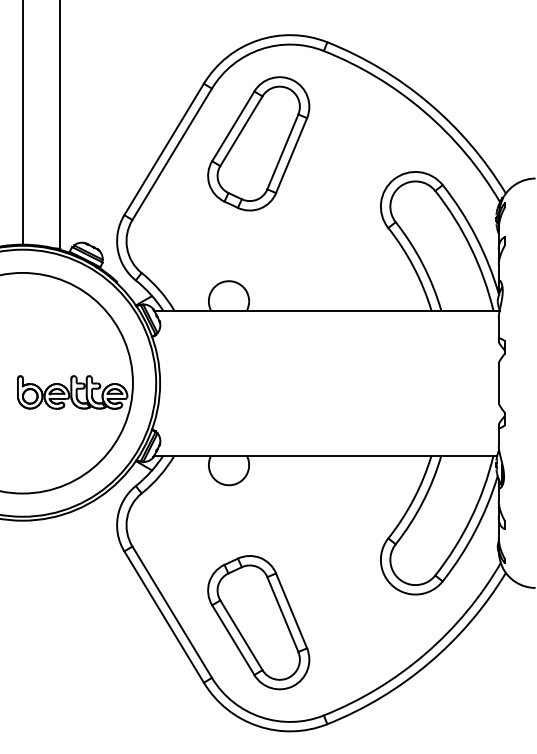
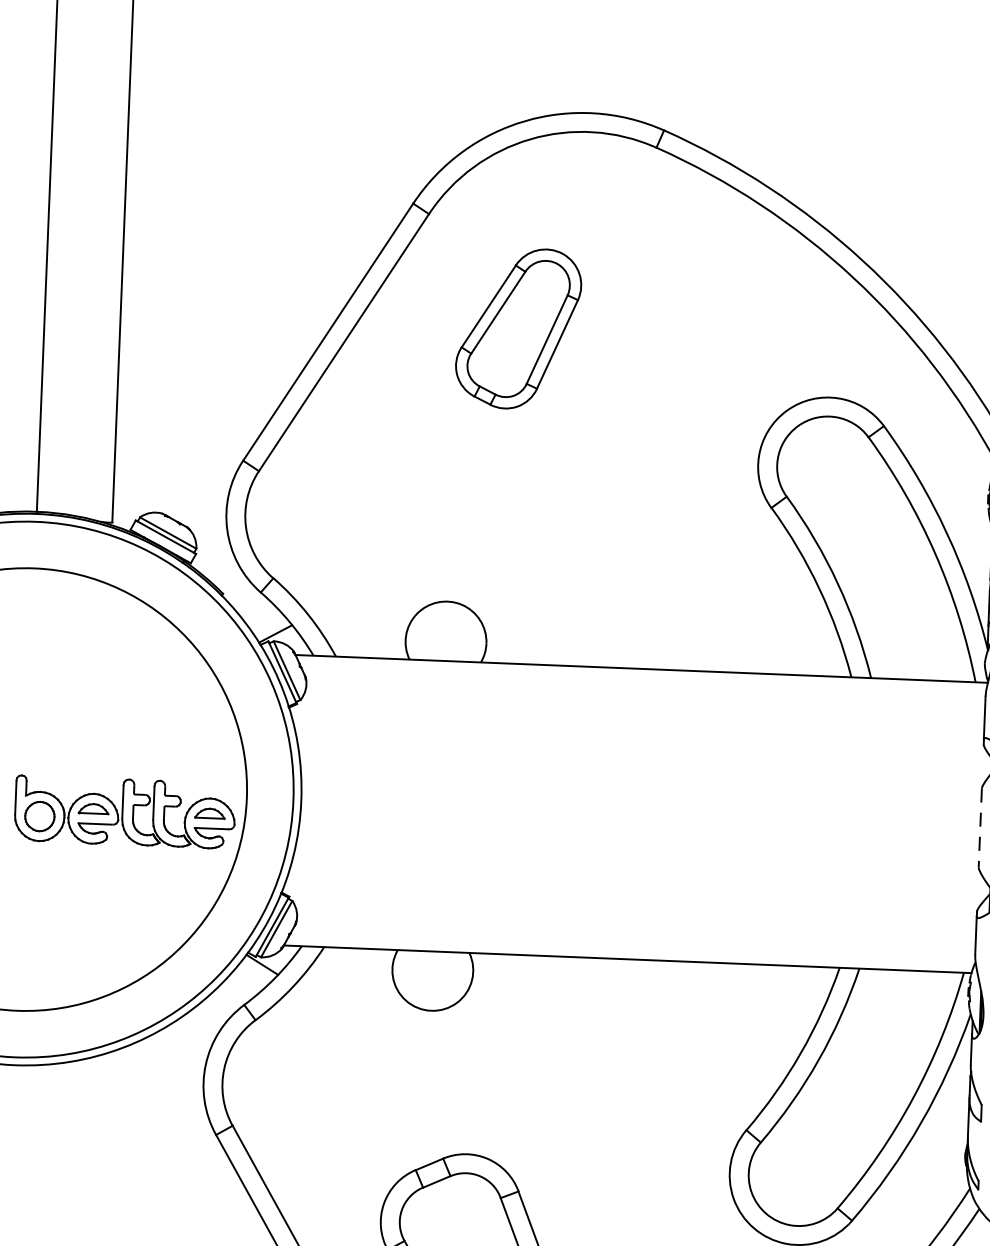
part: (258, 143) -> (517, 327), size x0.6
line: (498, 383) -> (979, 828), solid -> dashed

